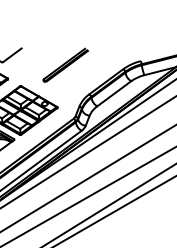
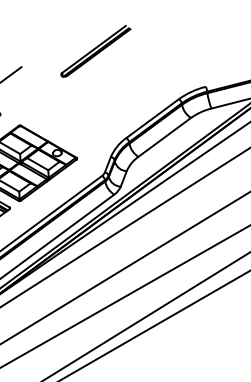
part: (65, 64) -> (95, 50), moved

